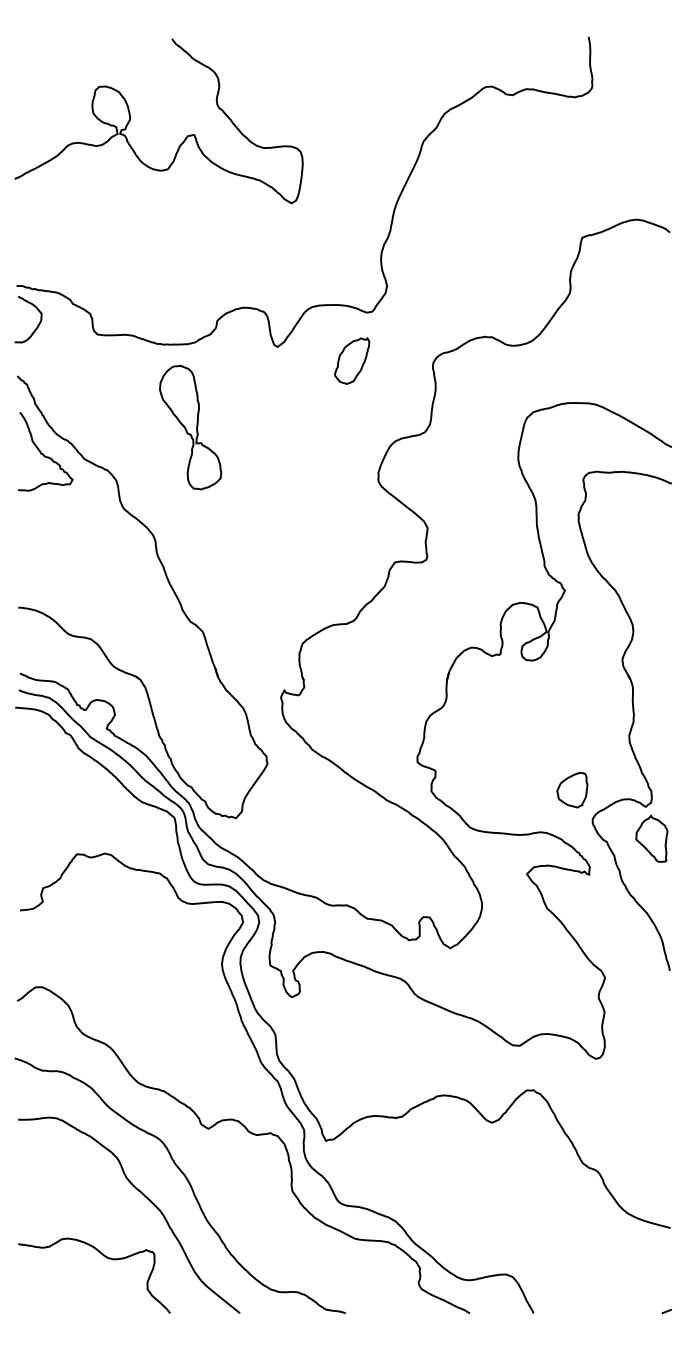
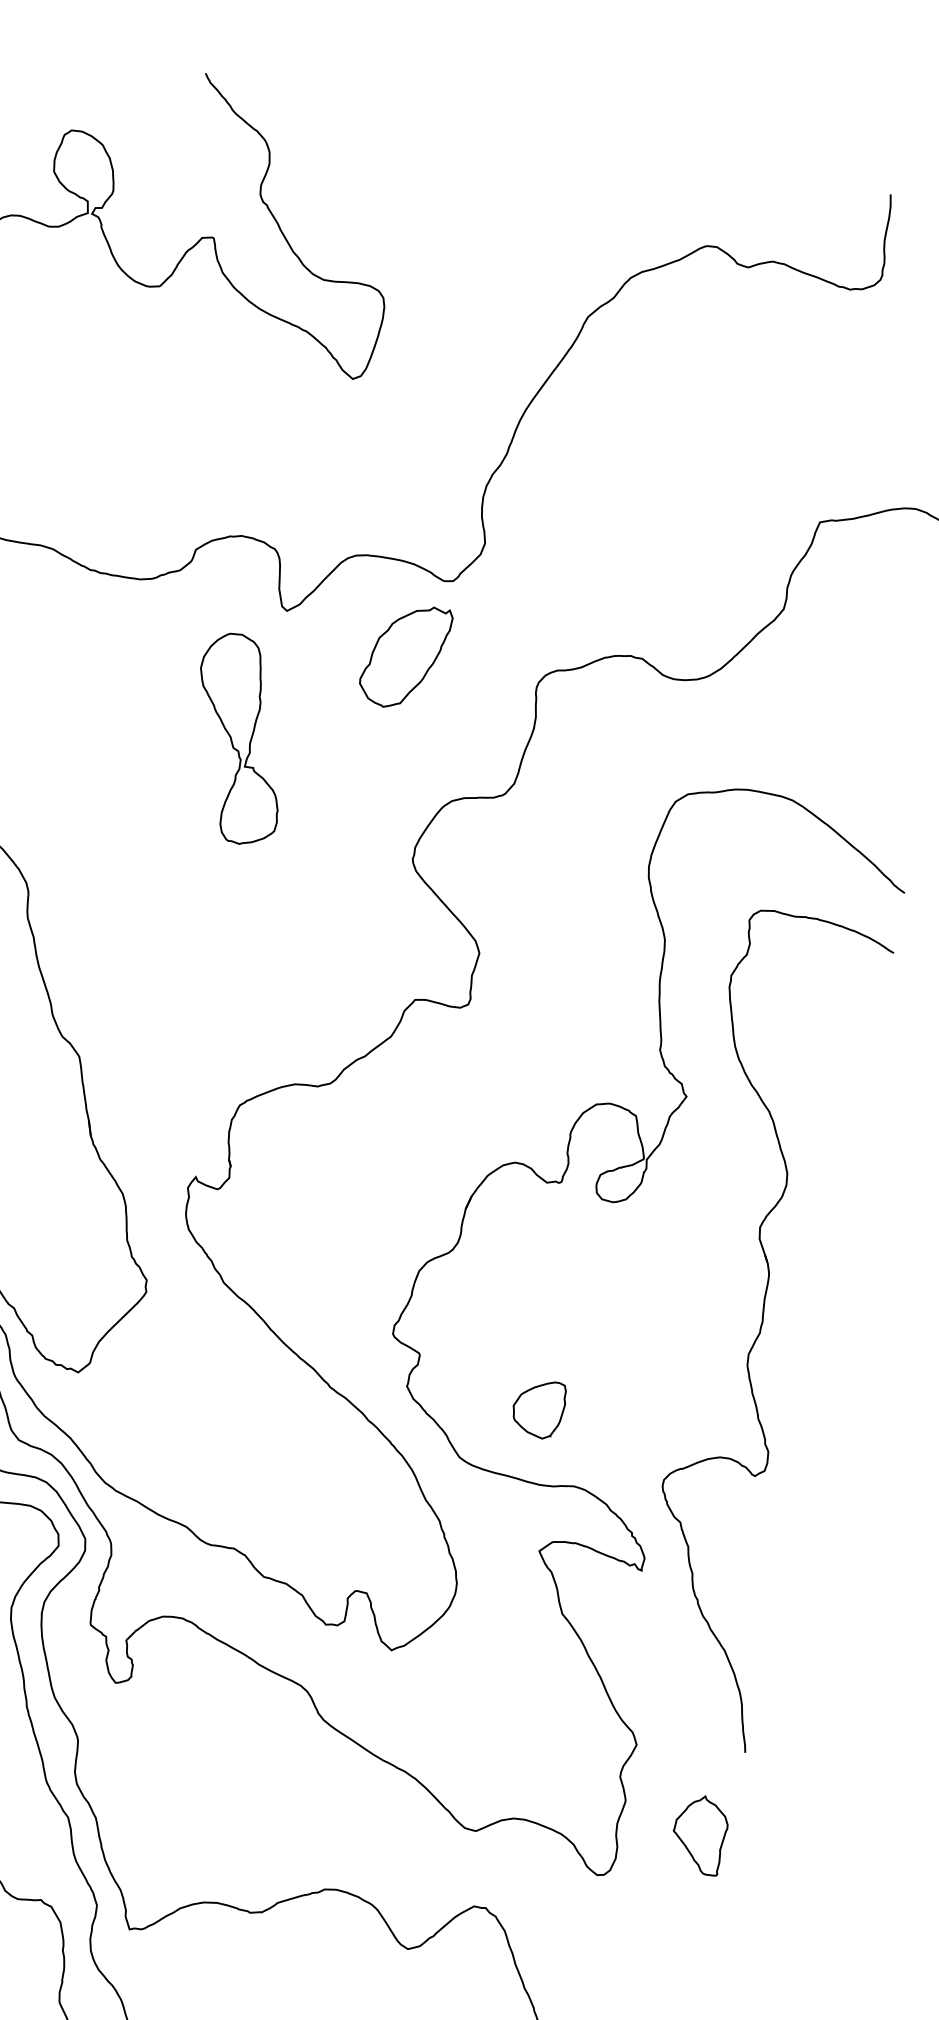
part: (352, 360) -> (406, 655), size x1.4
part: (190, 427) -> (239, 738), moved
part: (572, 790) -> (538, 1409), moved
part: (651, 838) -> (699, 1833), moved

